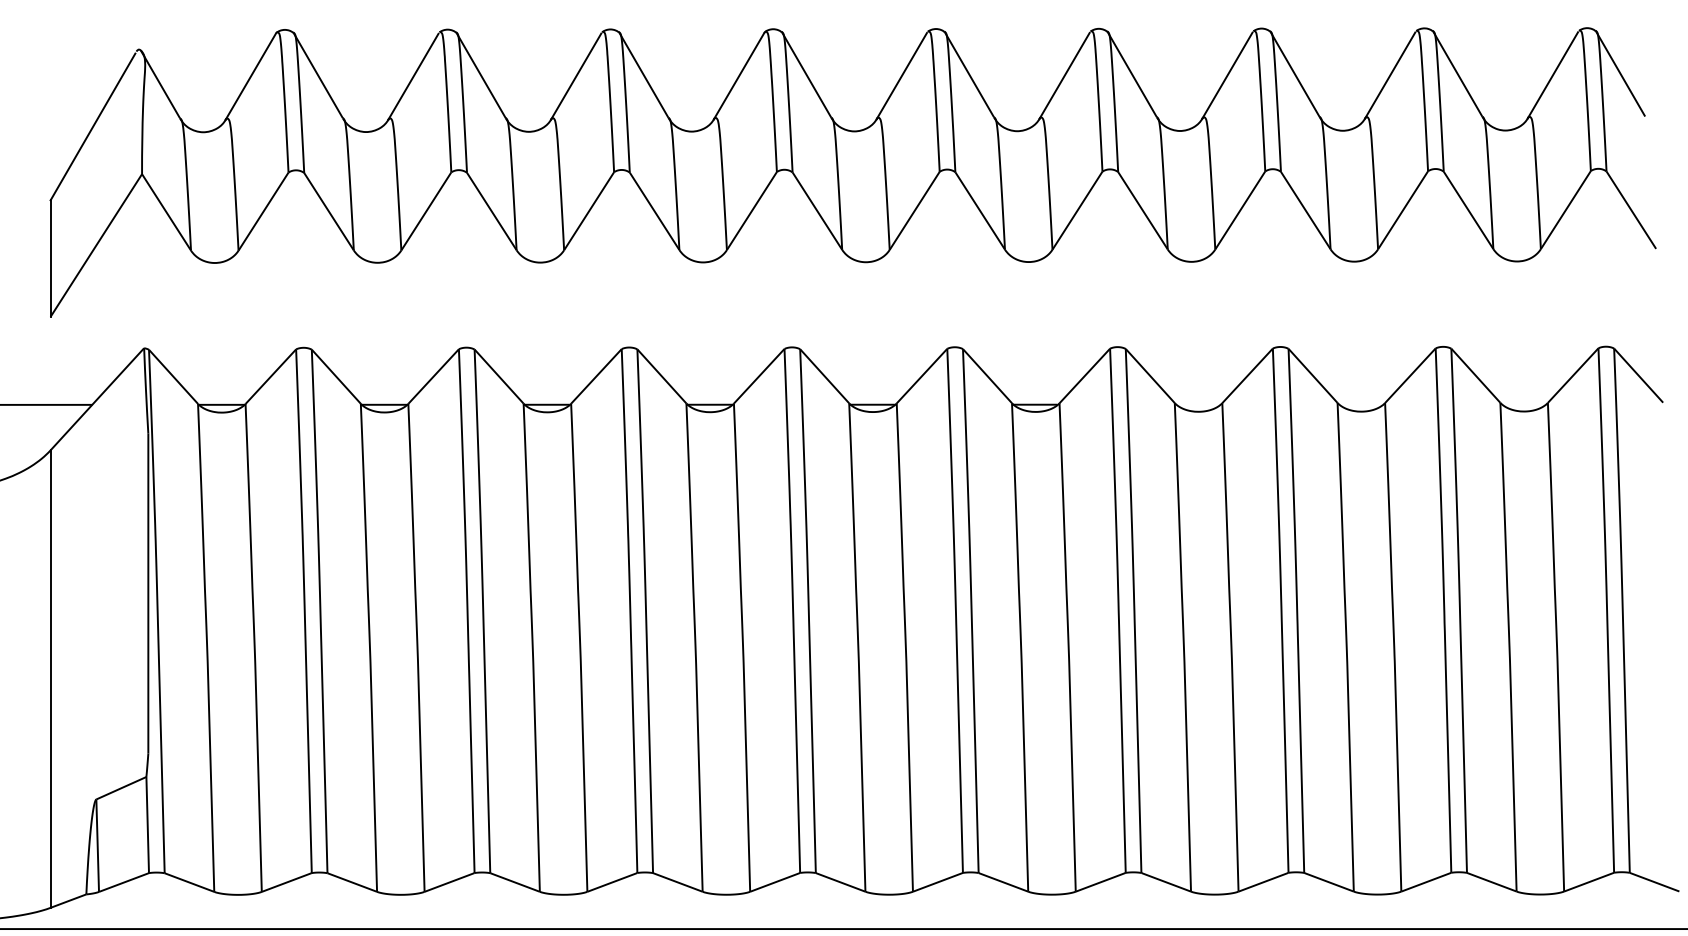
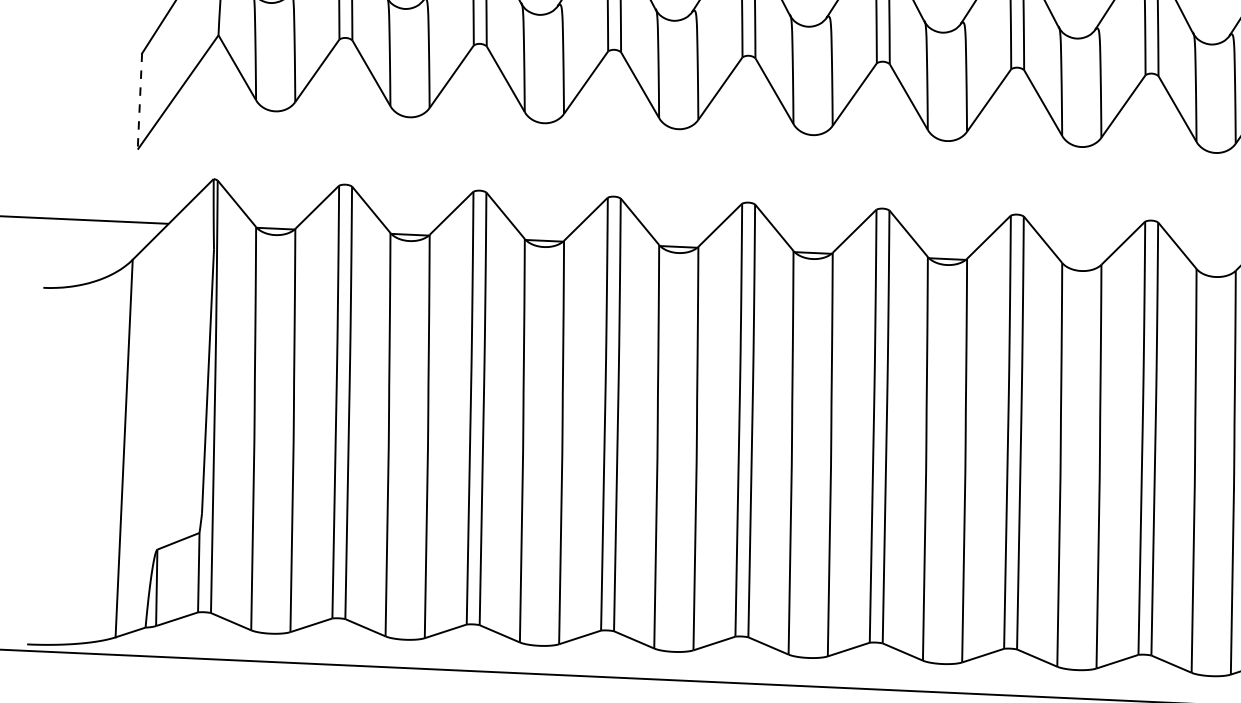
line: (50, 259) -> (139, 102), solid -> dashed

